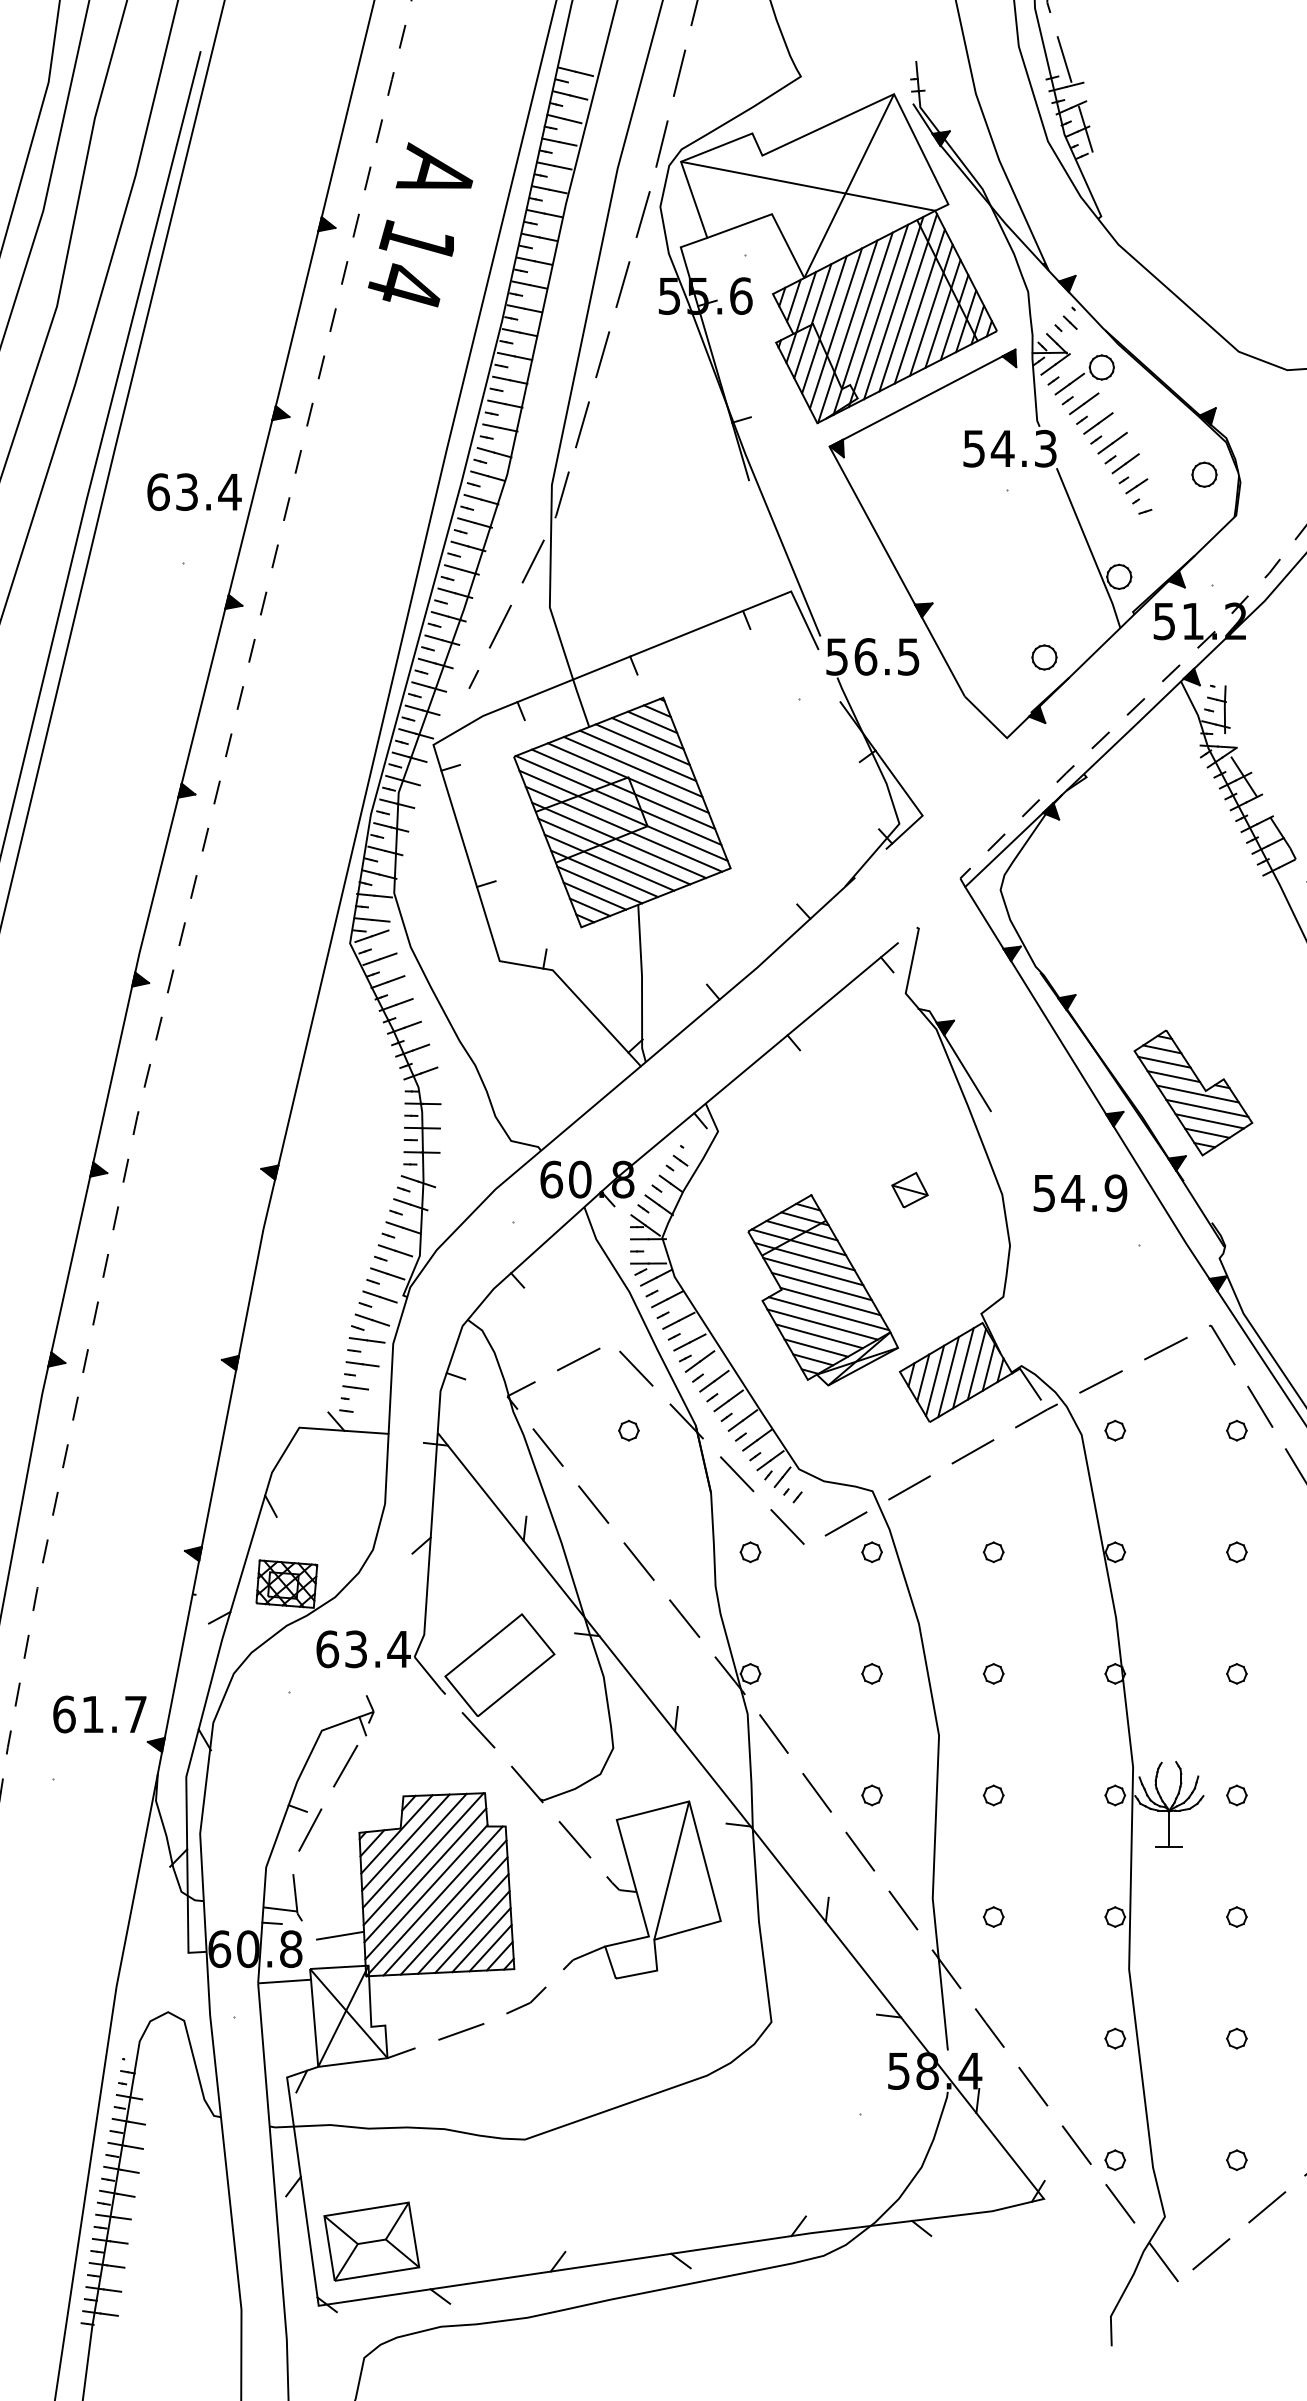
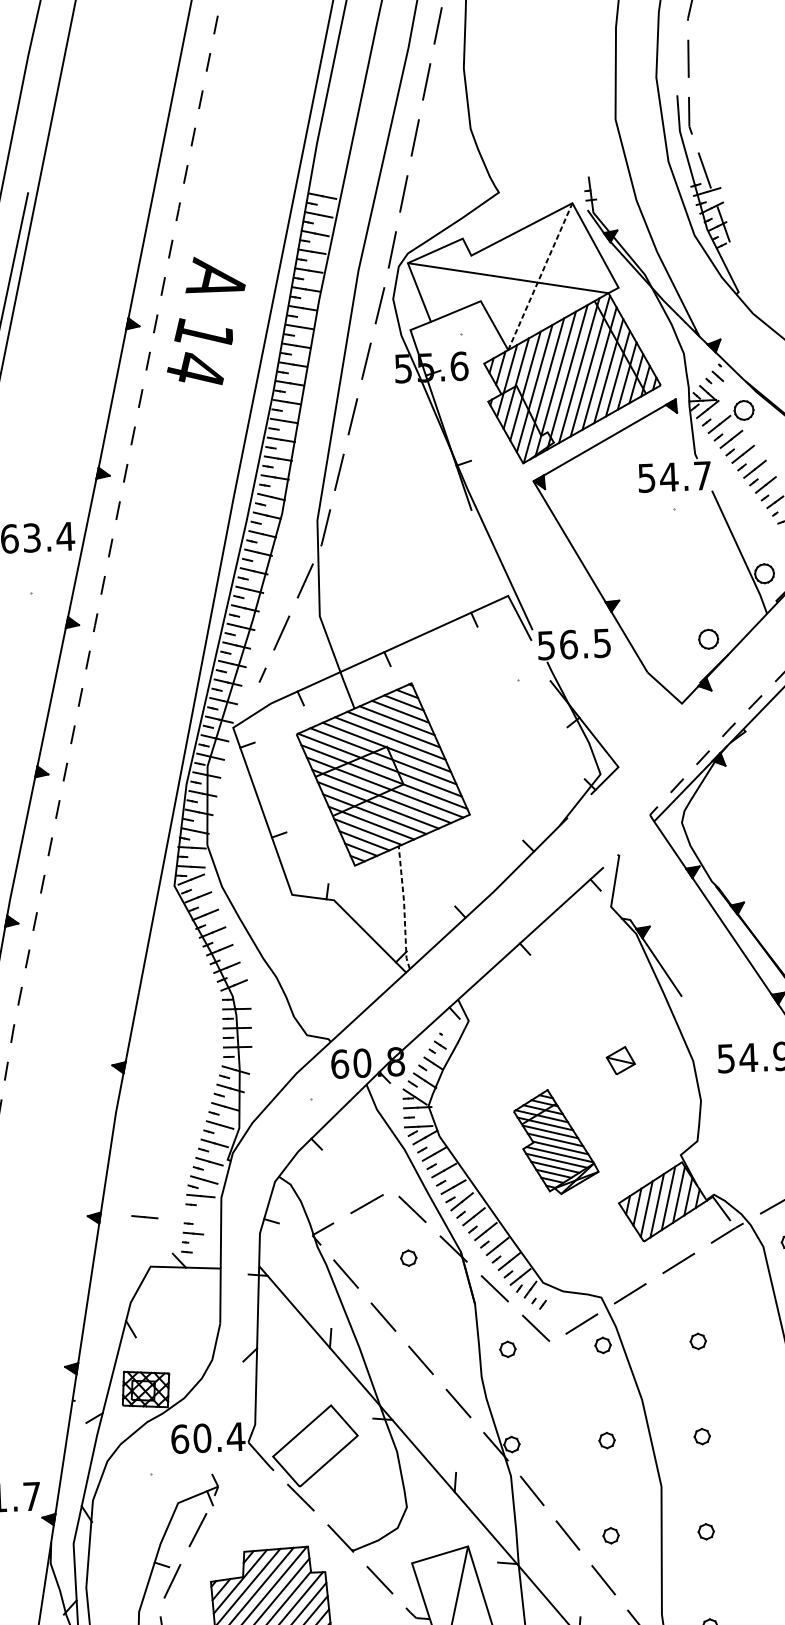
line: (849, 185) -> (540, 276), solid -> dashed
text: (1045, 448) -> (702, 475), 54.3 -> 54.7
line: (642, 983) -> (404, 907), solid -> dashed
part: (823, 1290) -> (556, 1142), size x0.7
line: (362, 1364) -> (144, 1217), moved
text: (356, 1649) -> (202, 1438), 63.4 -> 60.4

